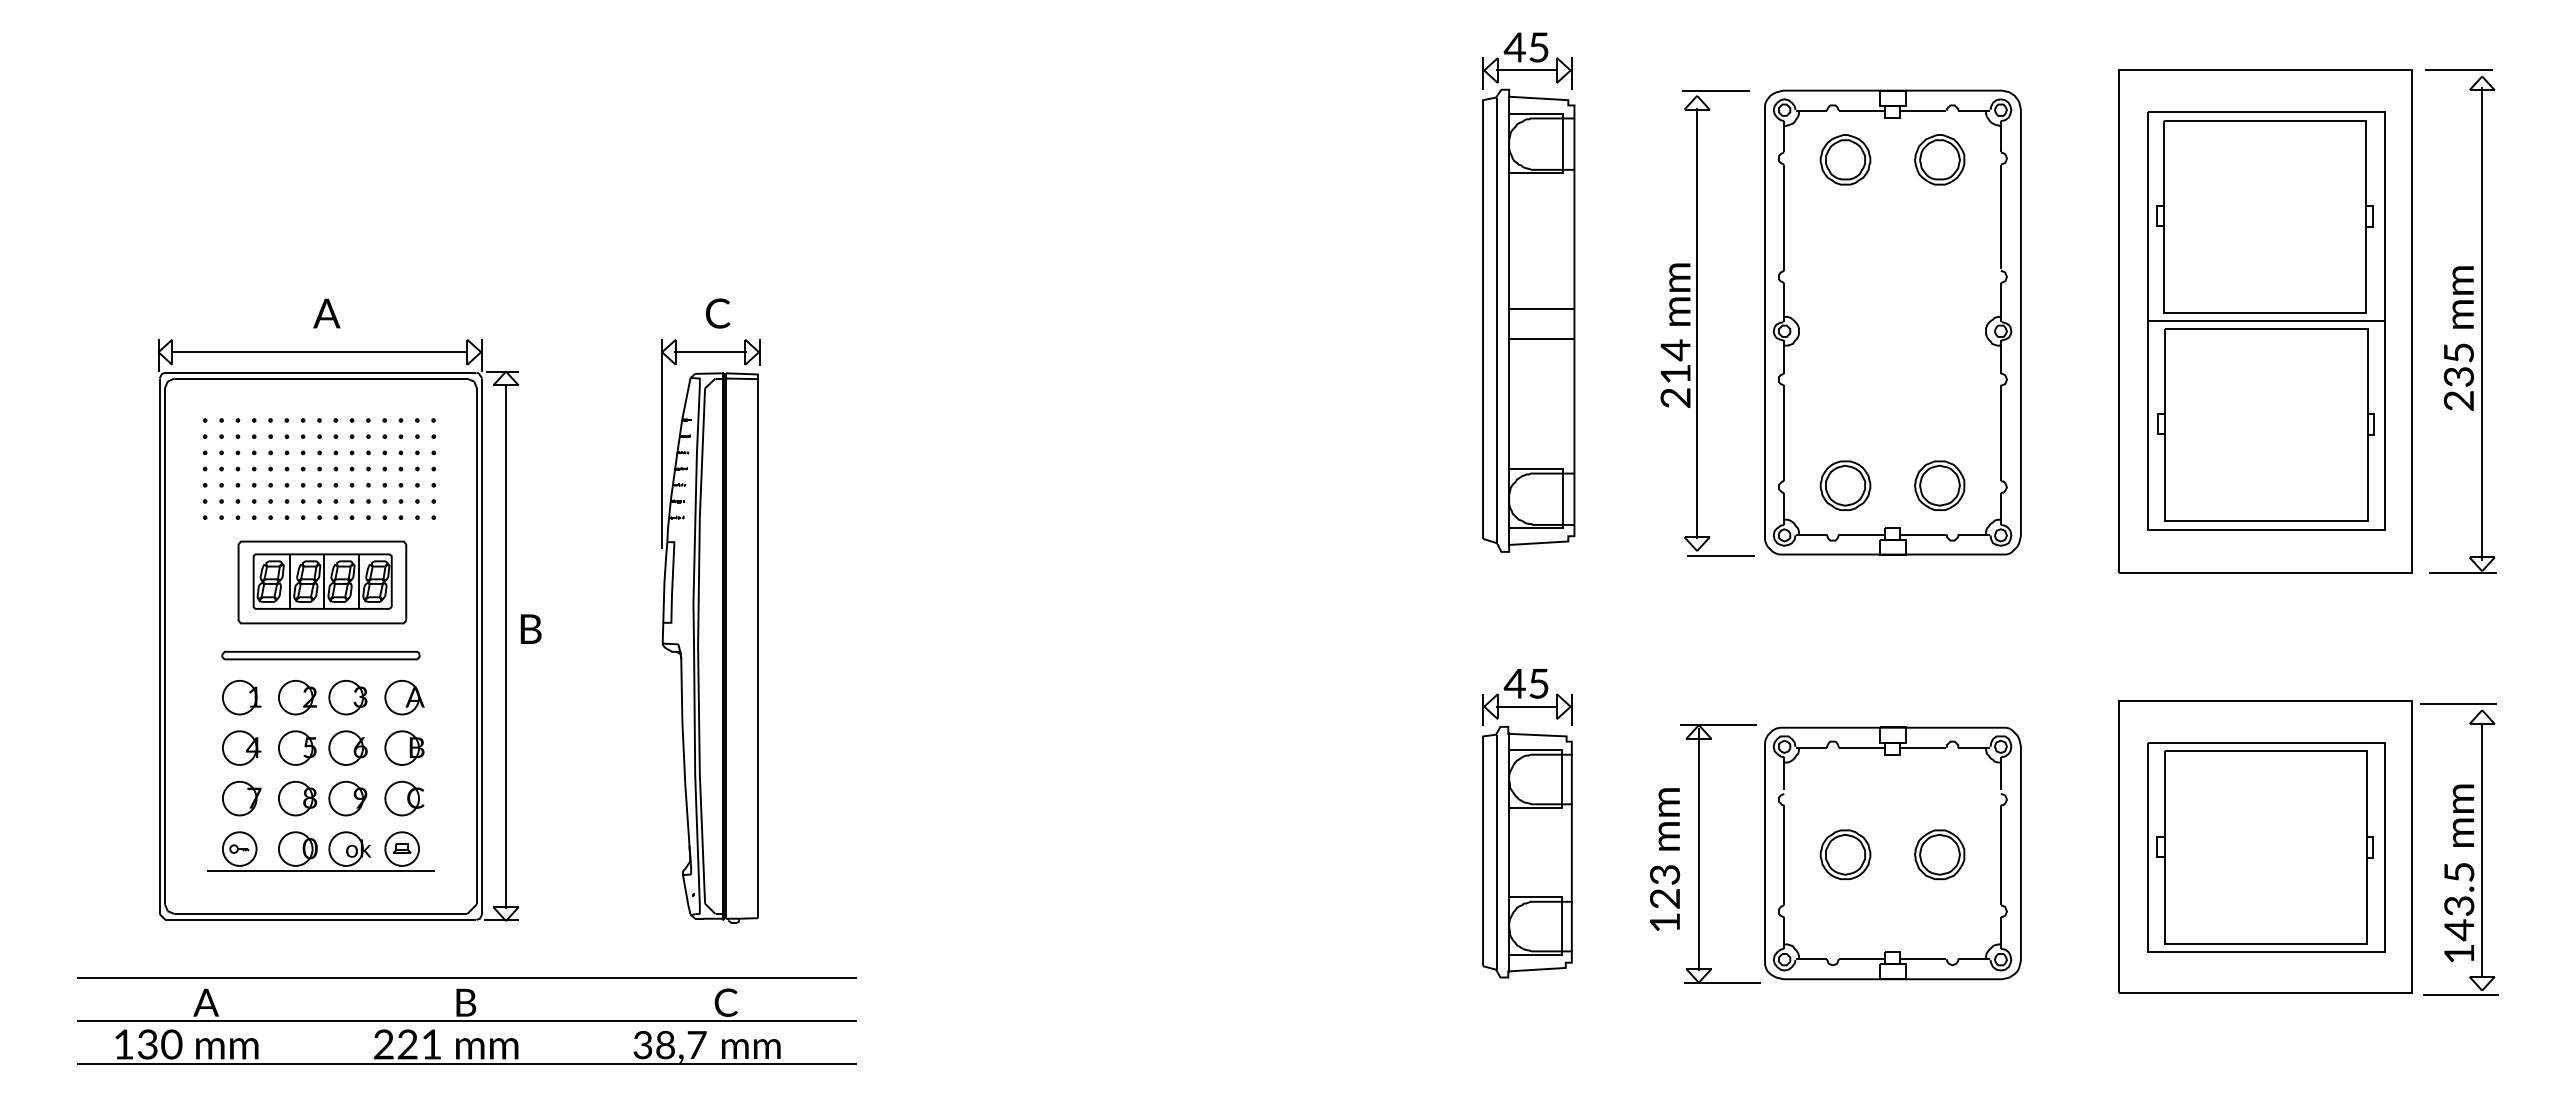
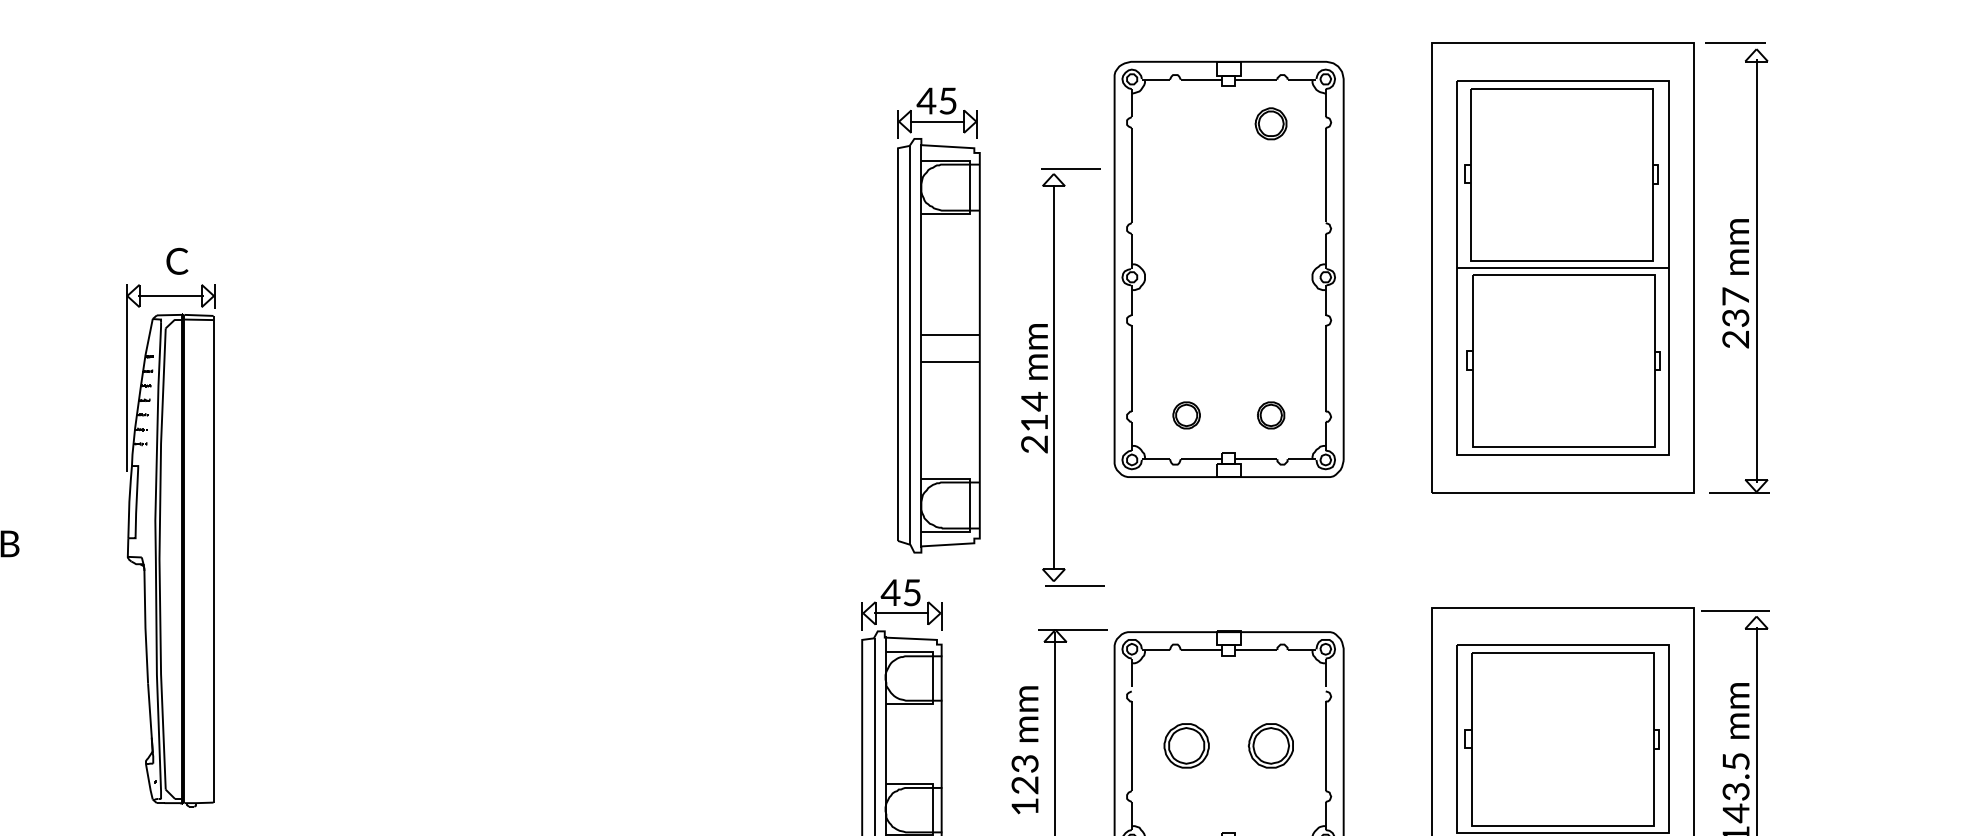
part: (1845, 159) -> (1186, 123), removed
part: (1939, 159) -> (1270, 123), size x0.7
part: (1528, 292) -> (938, 320), moved
part: (1697, 323) -> (1054, 377), moved
text: (2458, 352) -> (1735, 296), 235 -> 237
part: (1845, 485) -> (1186, 415), size x0.6
part: (1939, 485) -> (1270, 415), size x0.6

